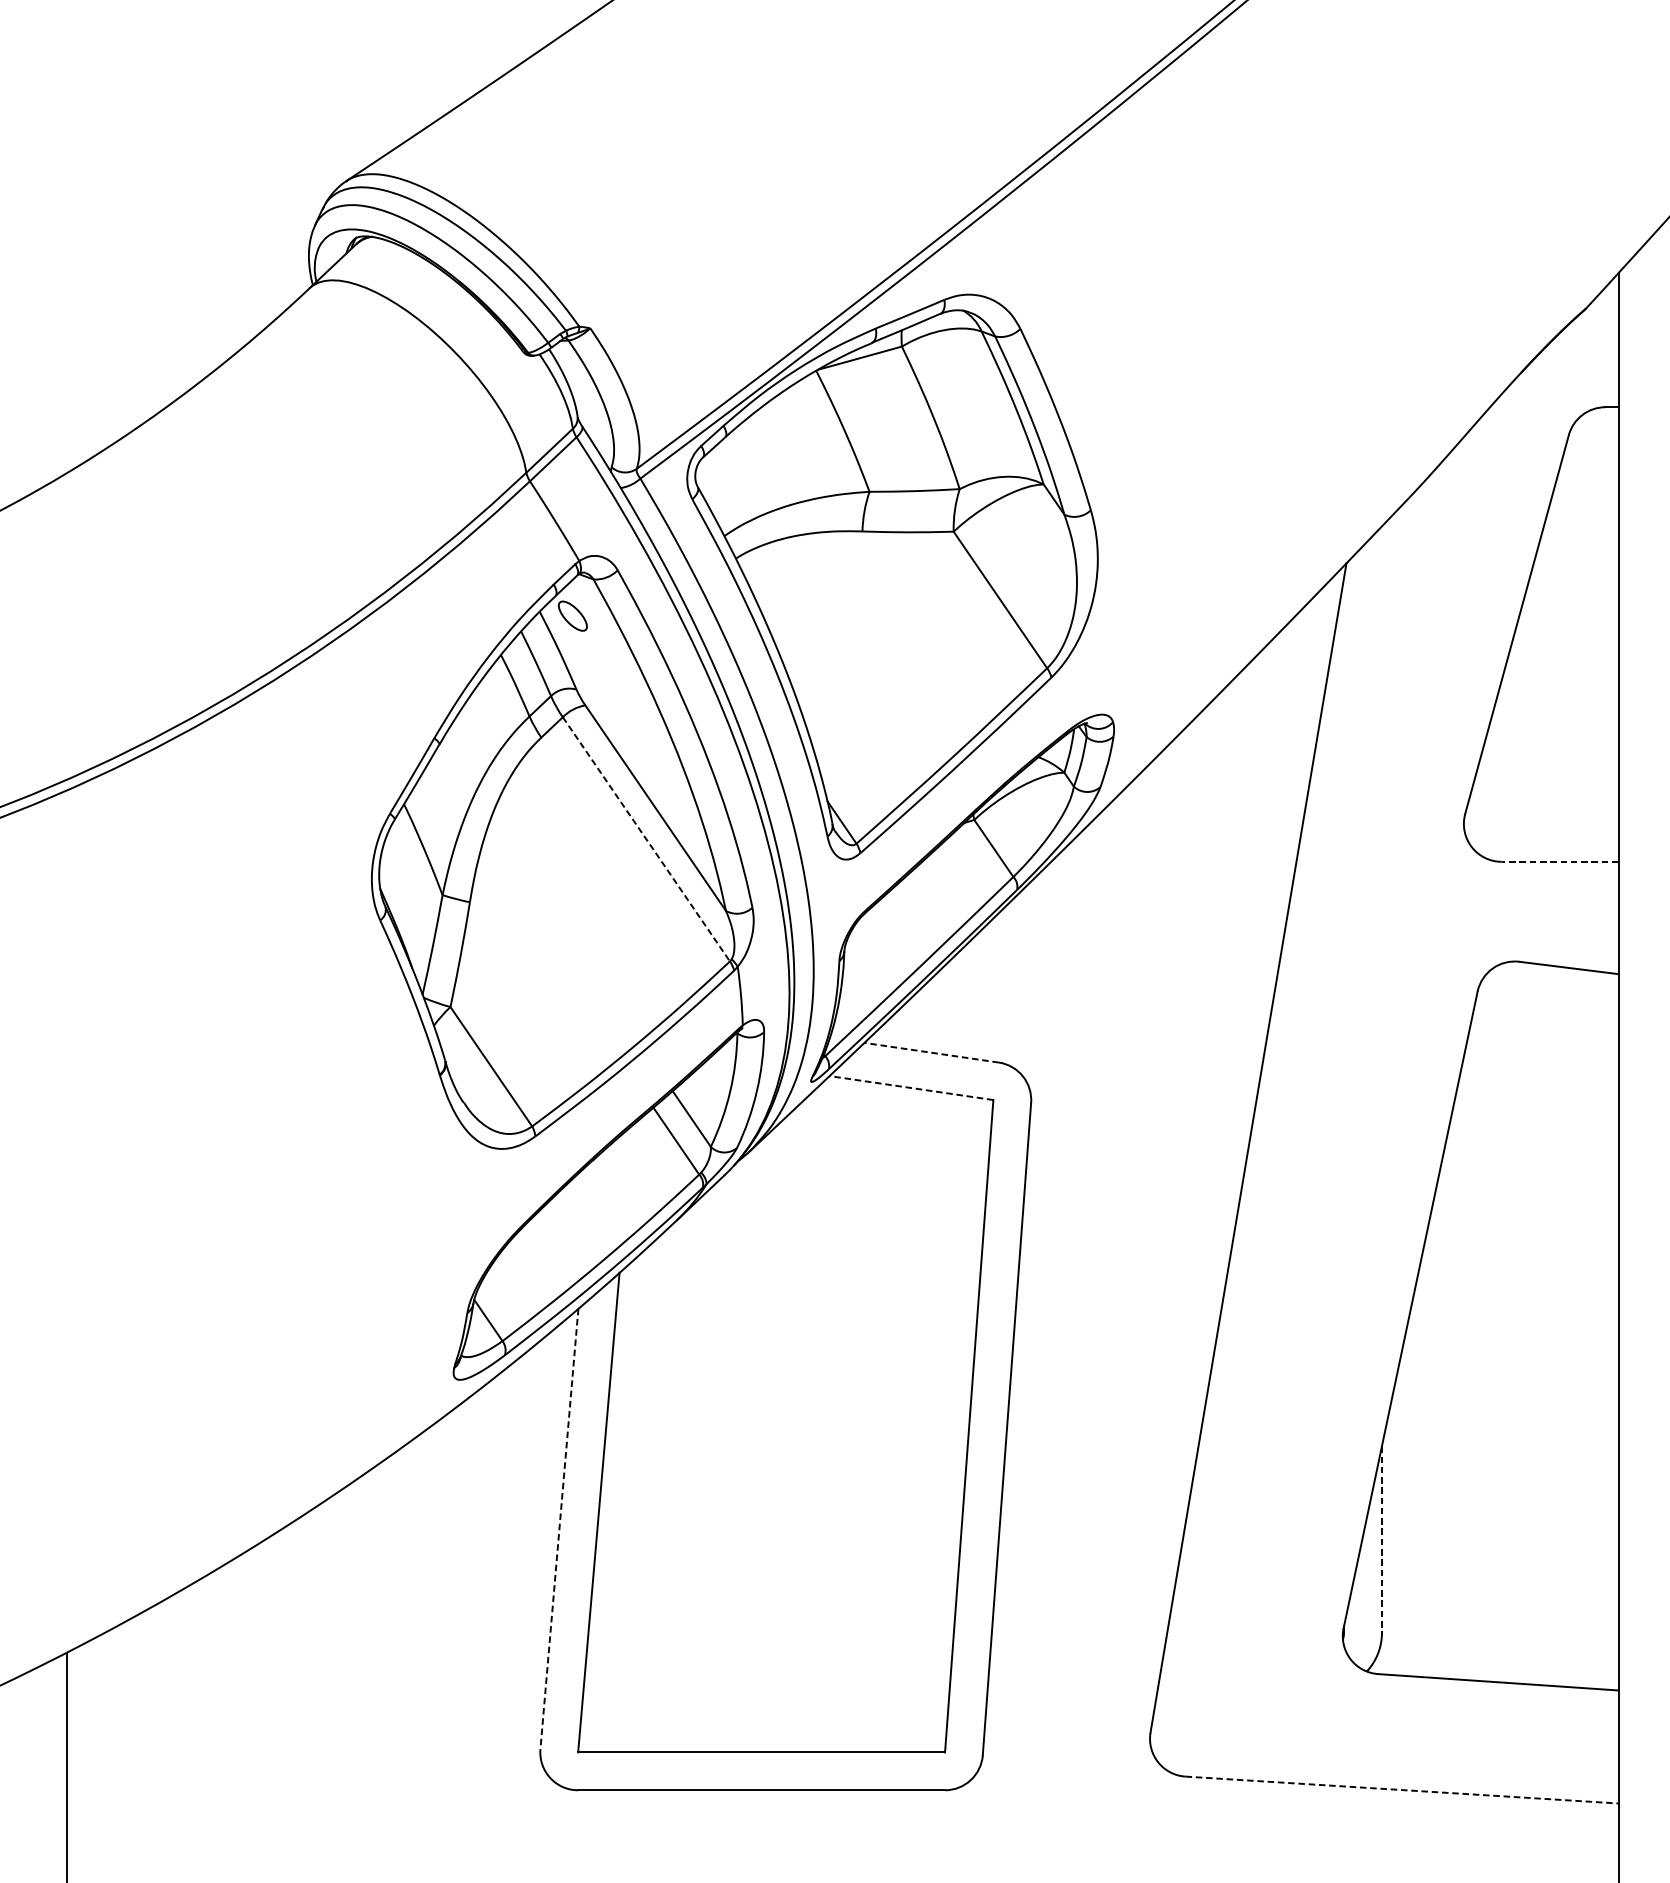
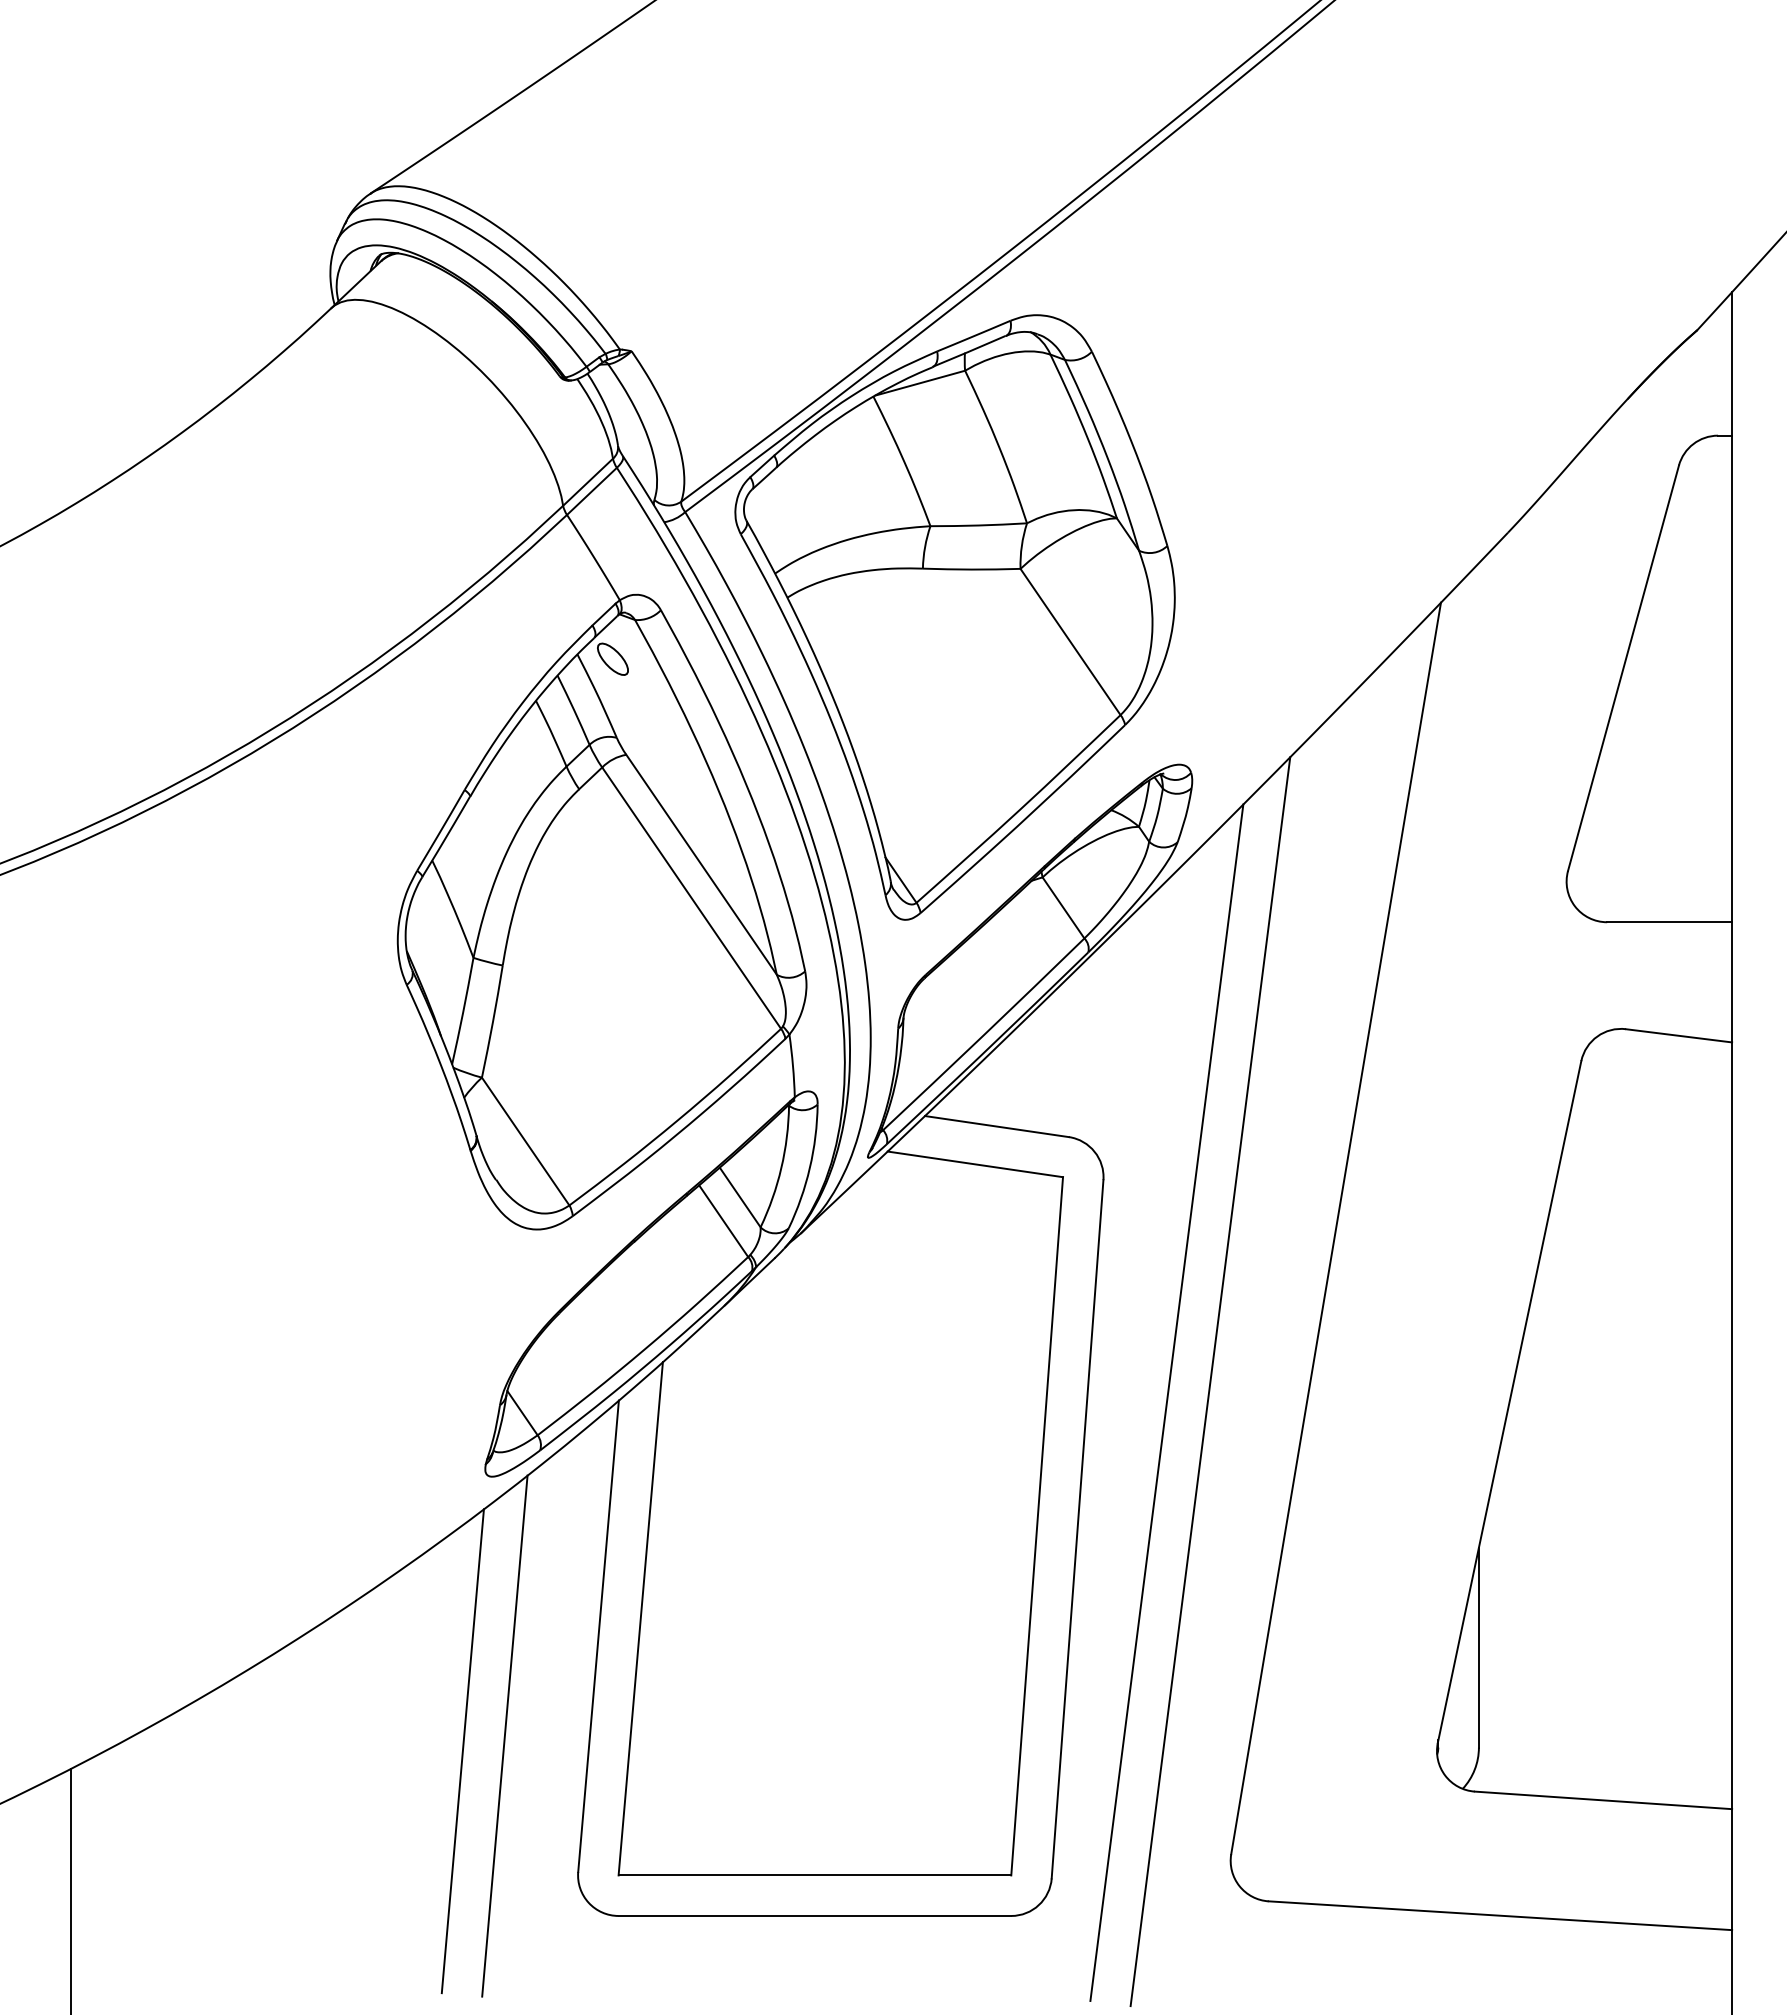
line: (646, 839) -> (691, 898), dashed -> solid
line: (1560, 862) -> (1669, 922), dashed -> solid
line: (931, 1052) -> (996, 1126), dashed -> solid
line: (911, 1088) -> (975, 1164), dashed -> solid
line: (1131, 1290) -> (1210, 1381), added
line: (1090, 1310) -> (1166, 1402), added
line: (559, 1529) -> (598, 1636), dashed -> solid
line: (1381, 1539) -> (1478, 1647), dashed -> solid
line: (471, 1621) -> (504, 1735), added
line: (432, 1636) -> (462, 1751), added
line: (1402, 1789) -> (1500, 1915), dashed -> solid

